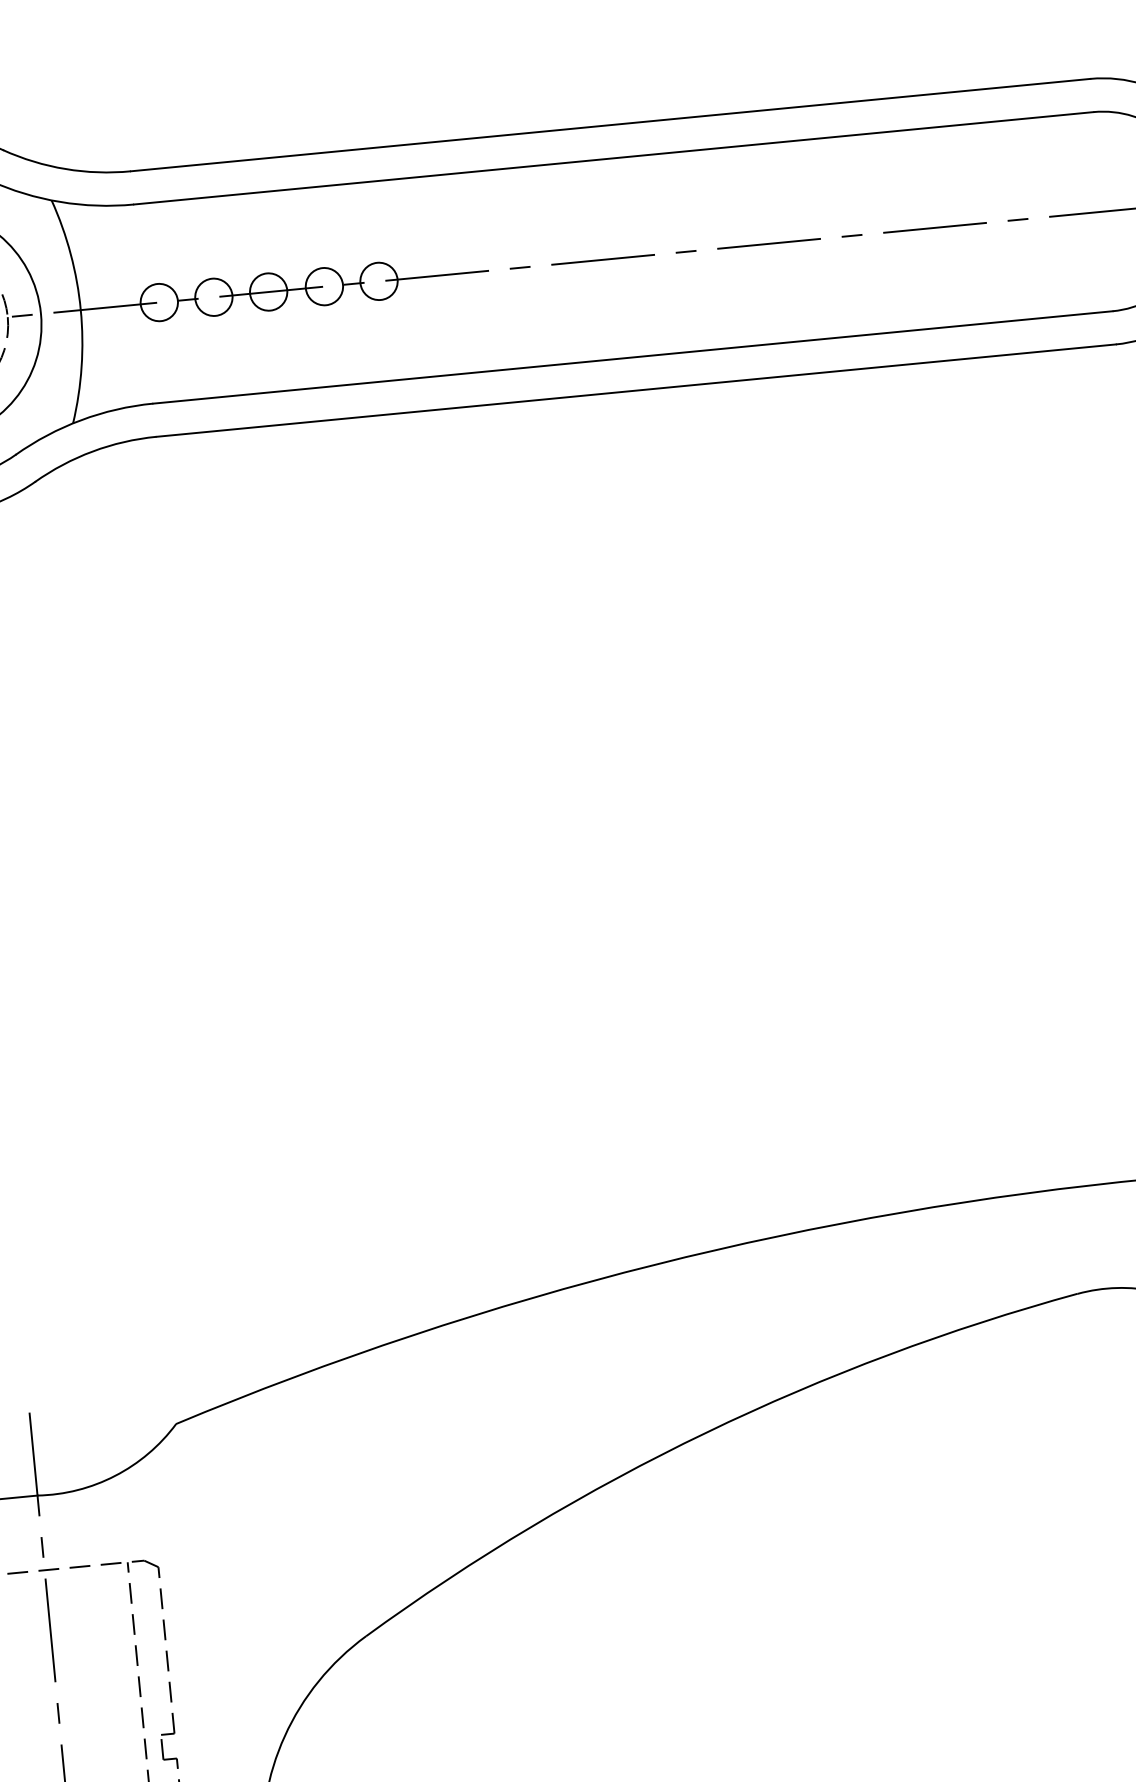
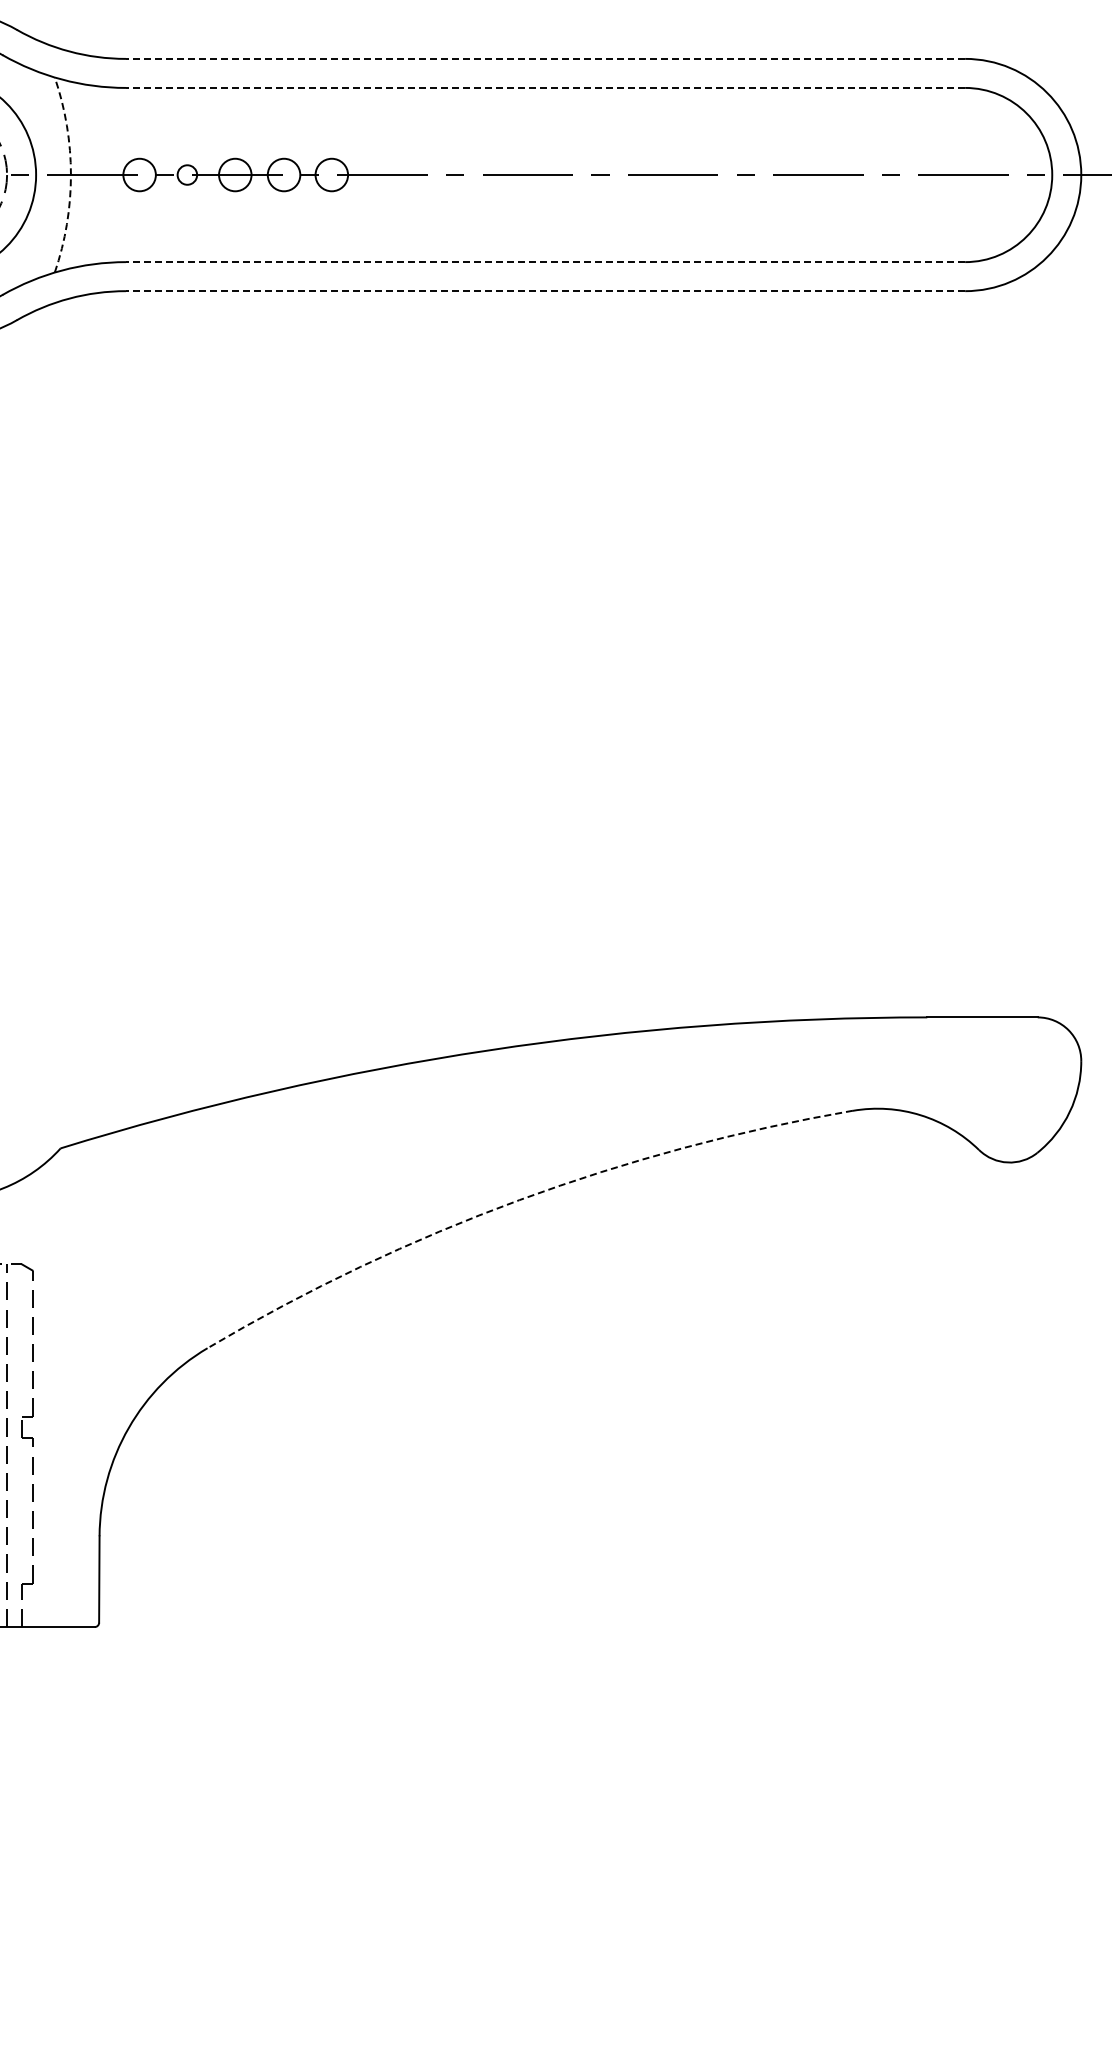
line: (610, 124) -> (545, 58), solid -> dashed
line: (613, 157) -> (545, 87), solid -> dashed
circle: (213, 296) -> (187, 174), size x0.6
arc: (80, 310) -> (70, 175), solid -> dashed
line: (632, 357) -> (545, 262), solid -> dashed
line: (636, 391) -> (545, 291), solid -> dashed
arc: (706, 1433) -> (519, 1200), solid -> dashed

